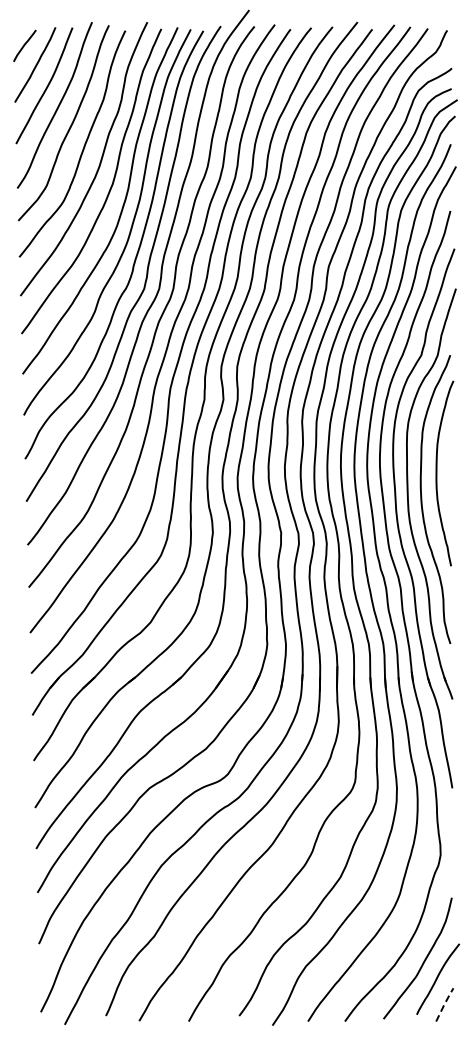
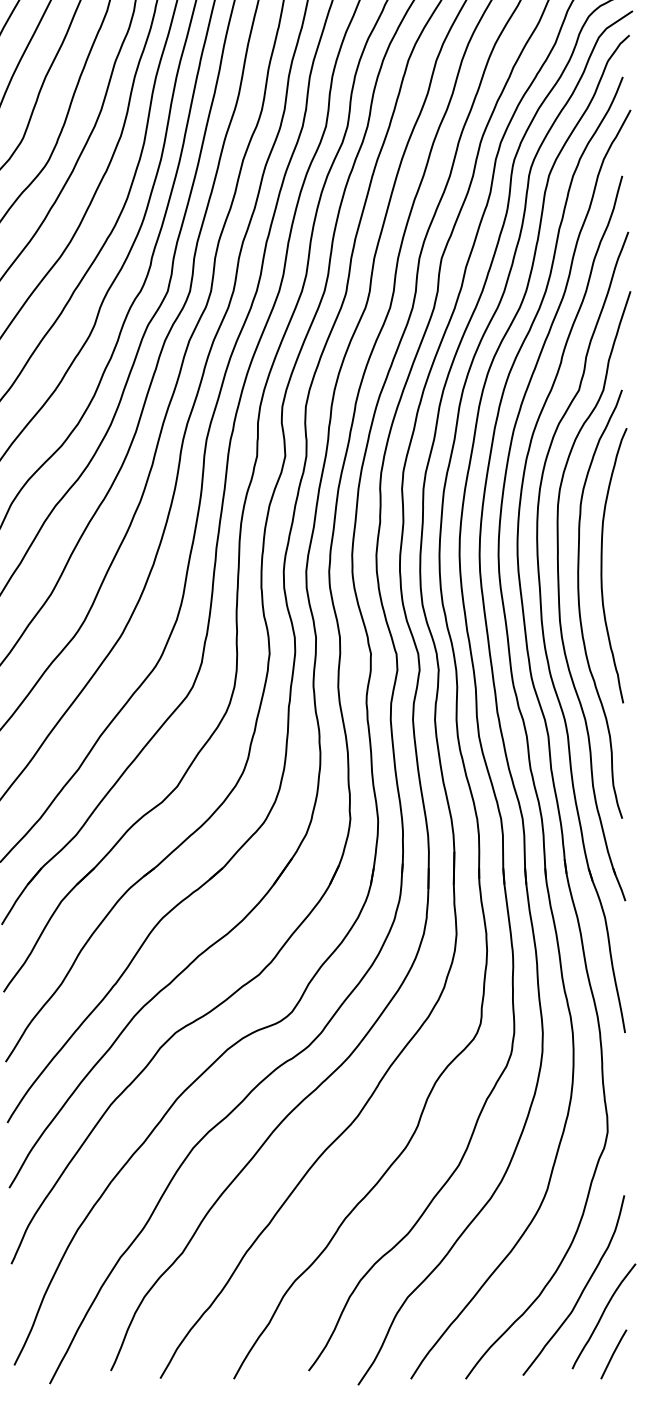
line: (444, 1003) -> (613, 1352), dashed -> solid

